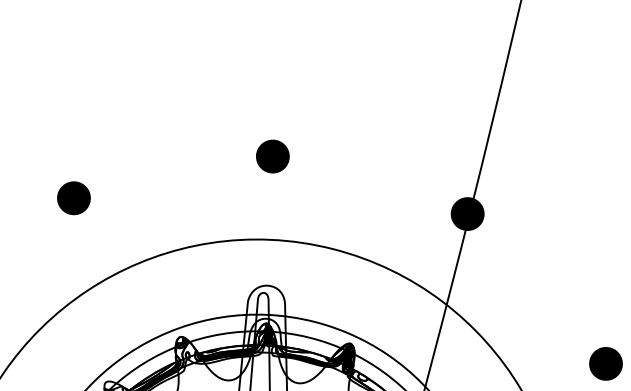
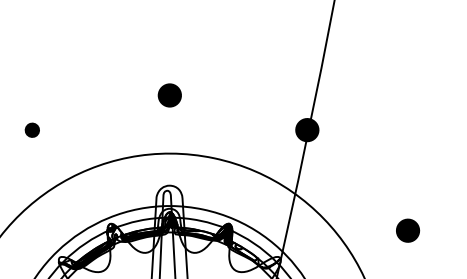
part: (74, 198) -> (32, 130), size x0.6

